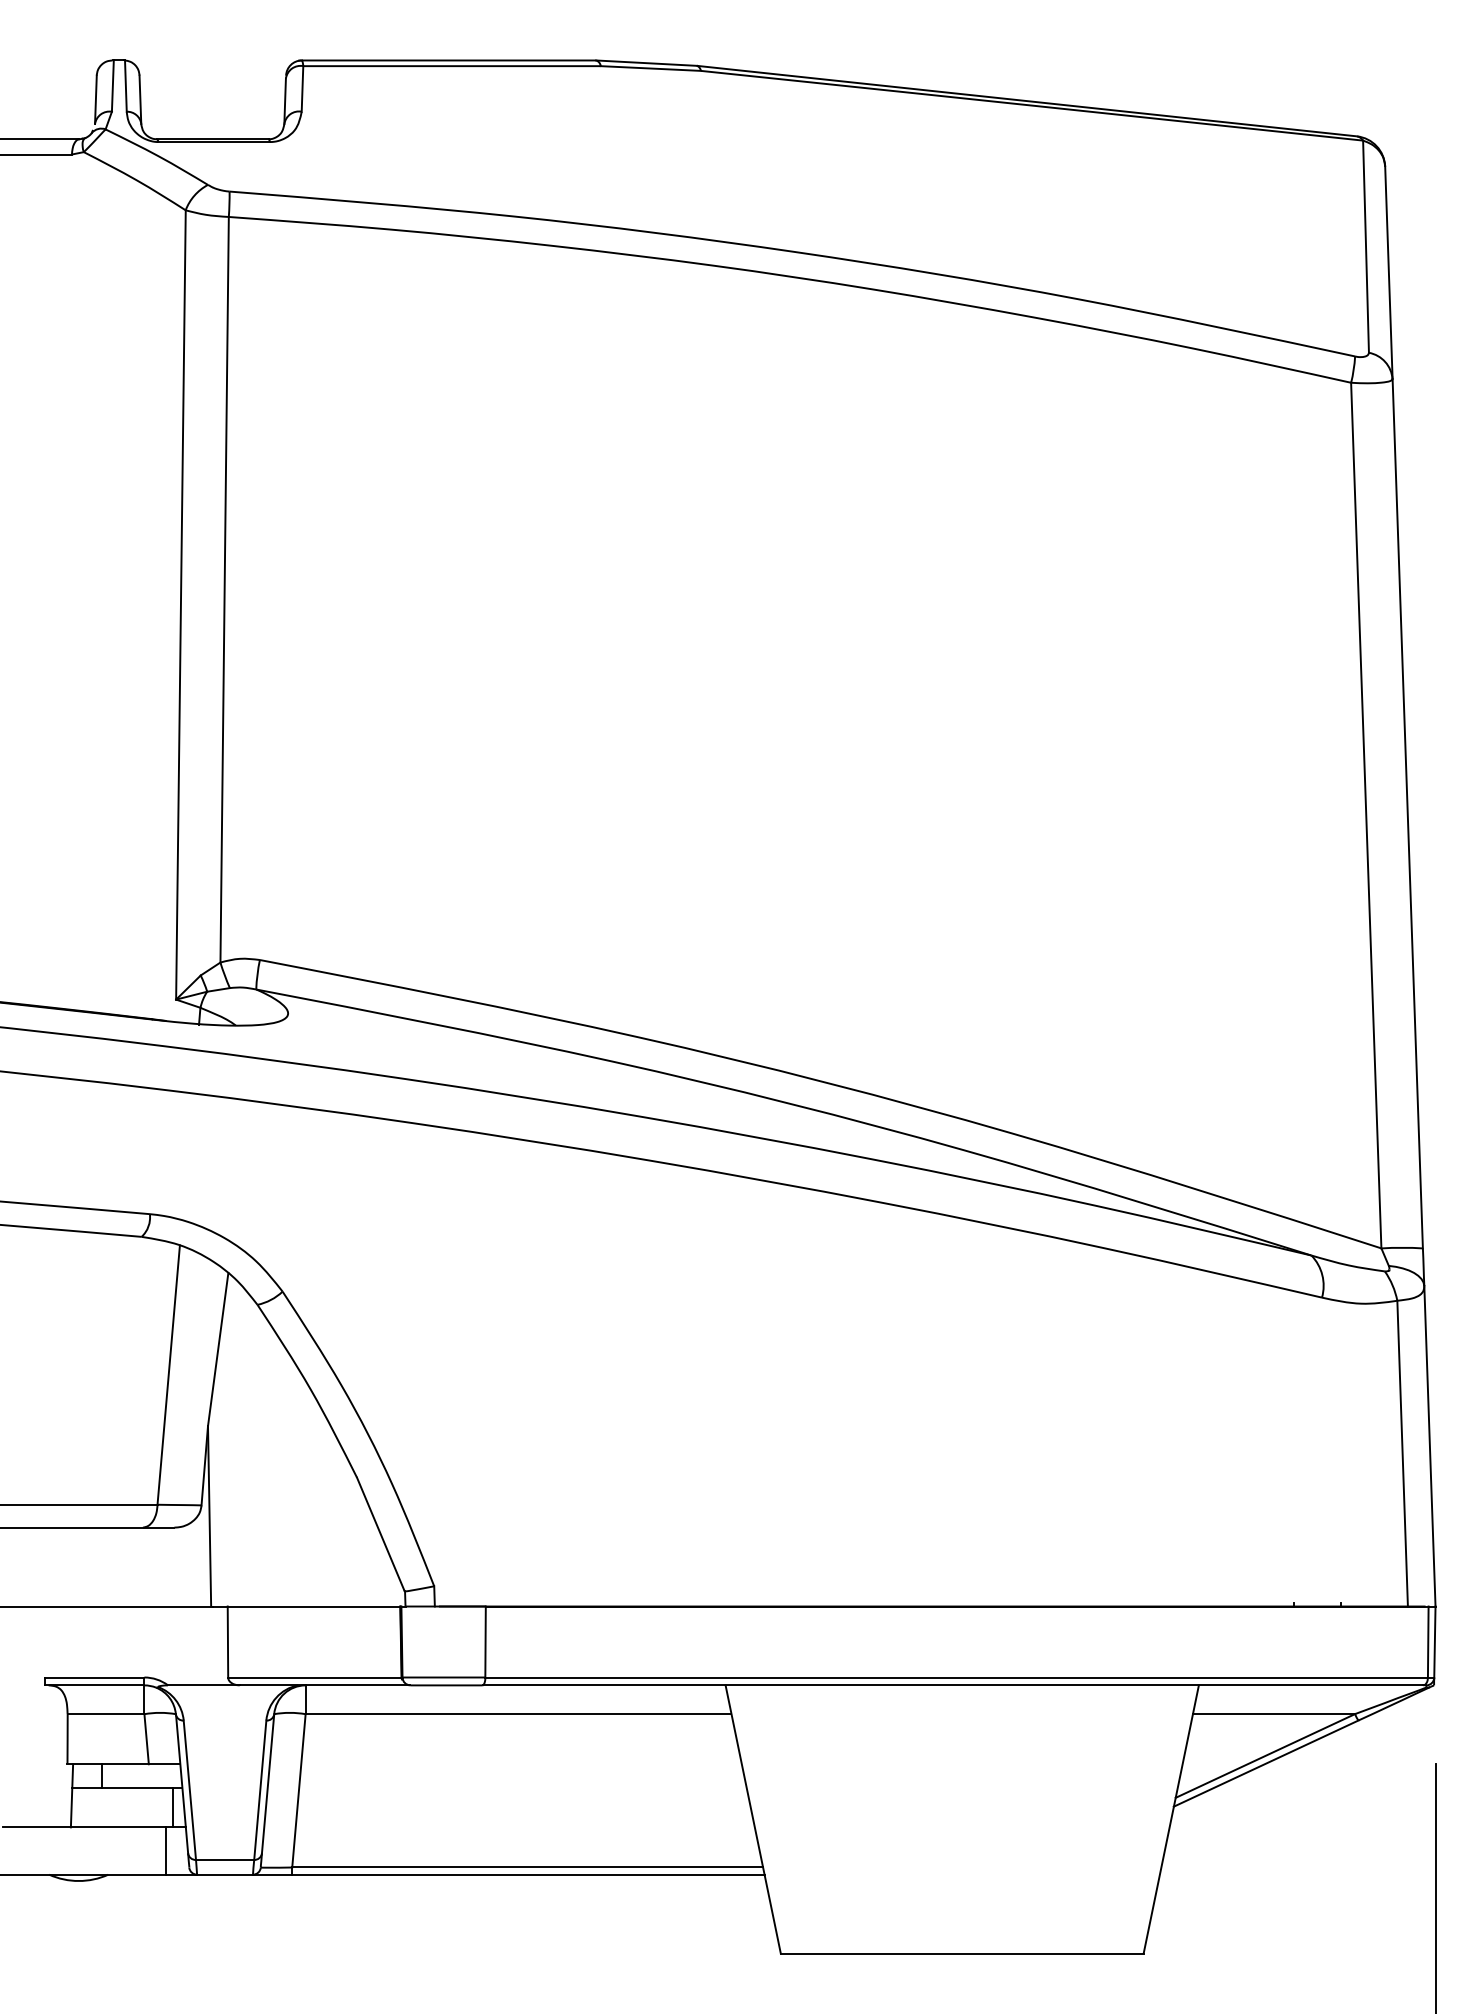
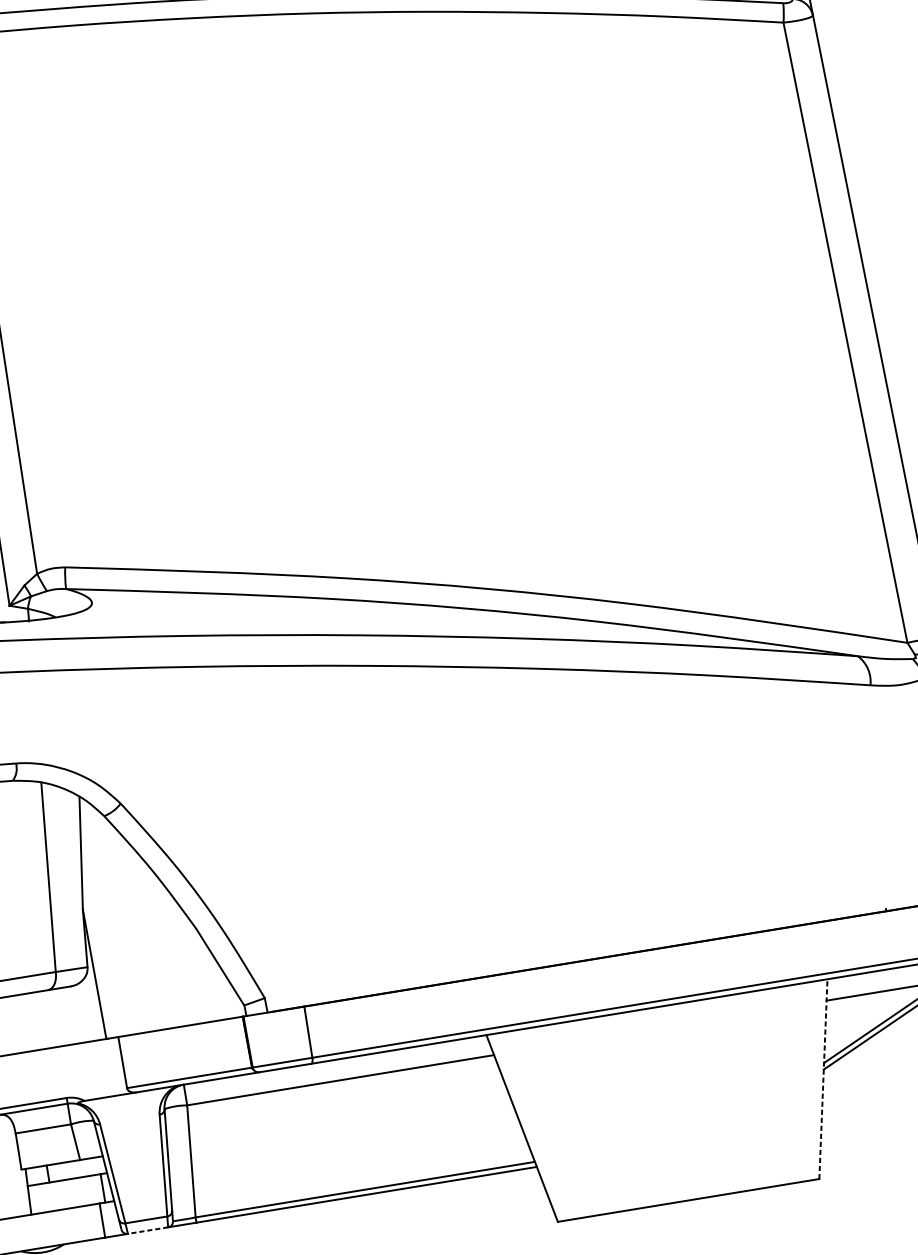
line: (1171, 1819) -> (823, 1079), solid -> dashed
line: (225, 1874) -> (148, 1230), solid -> dashed

